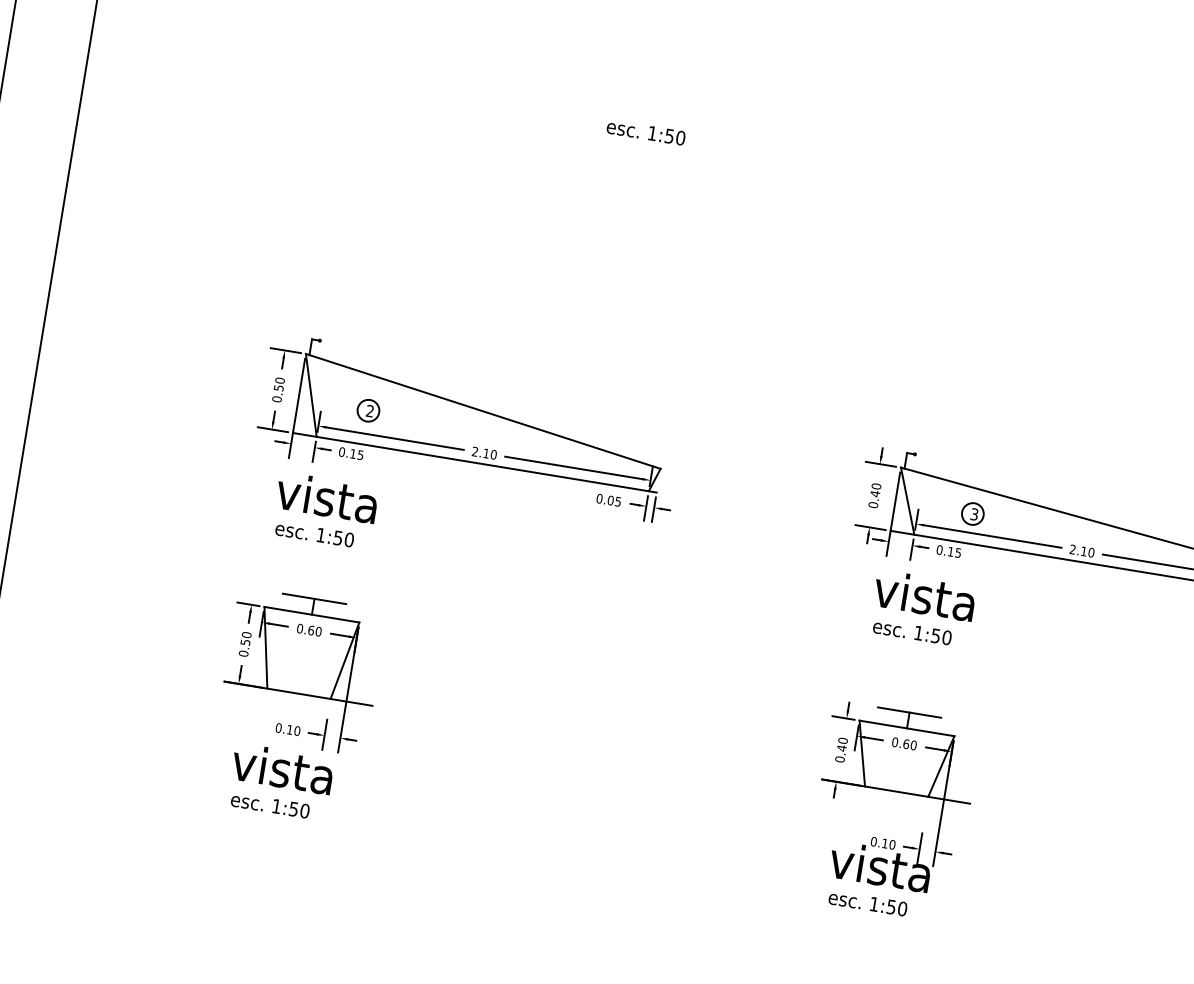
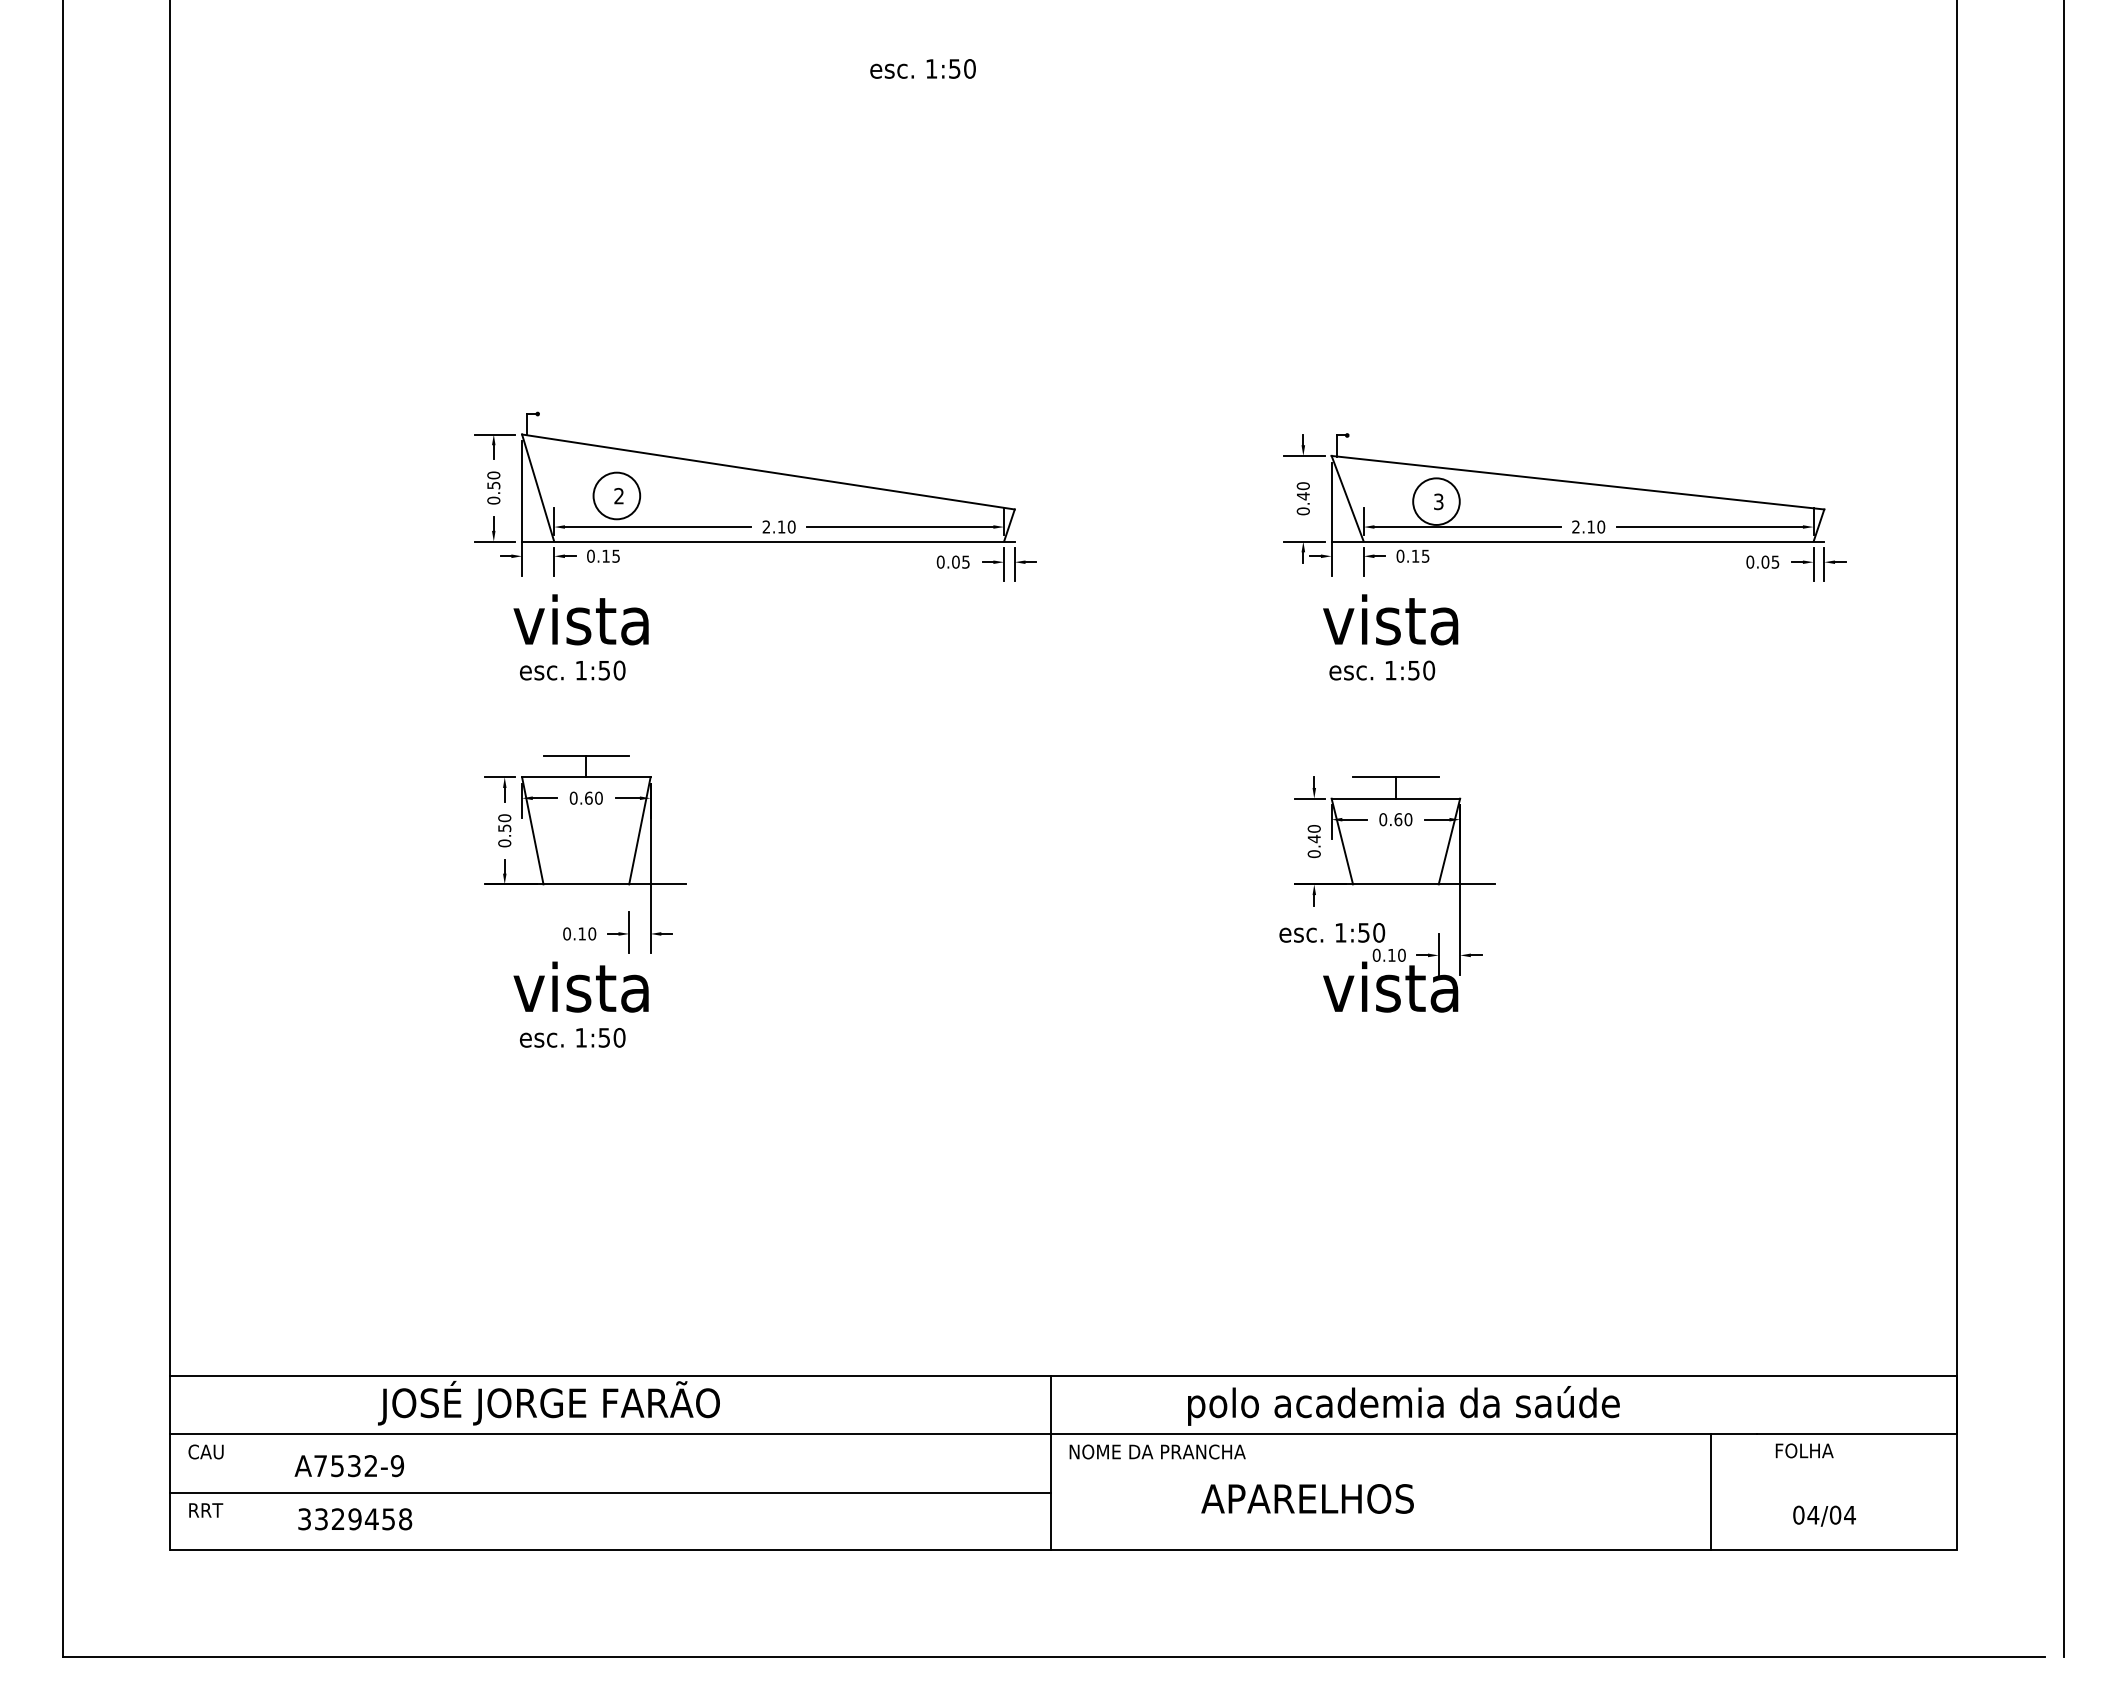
circle: (368, 410) -> (616, 495), size x1.6
circle: (972, 513) -> (1436, 501), size x1.6
text: (868, 903) -> (1332, 932), moved

